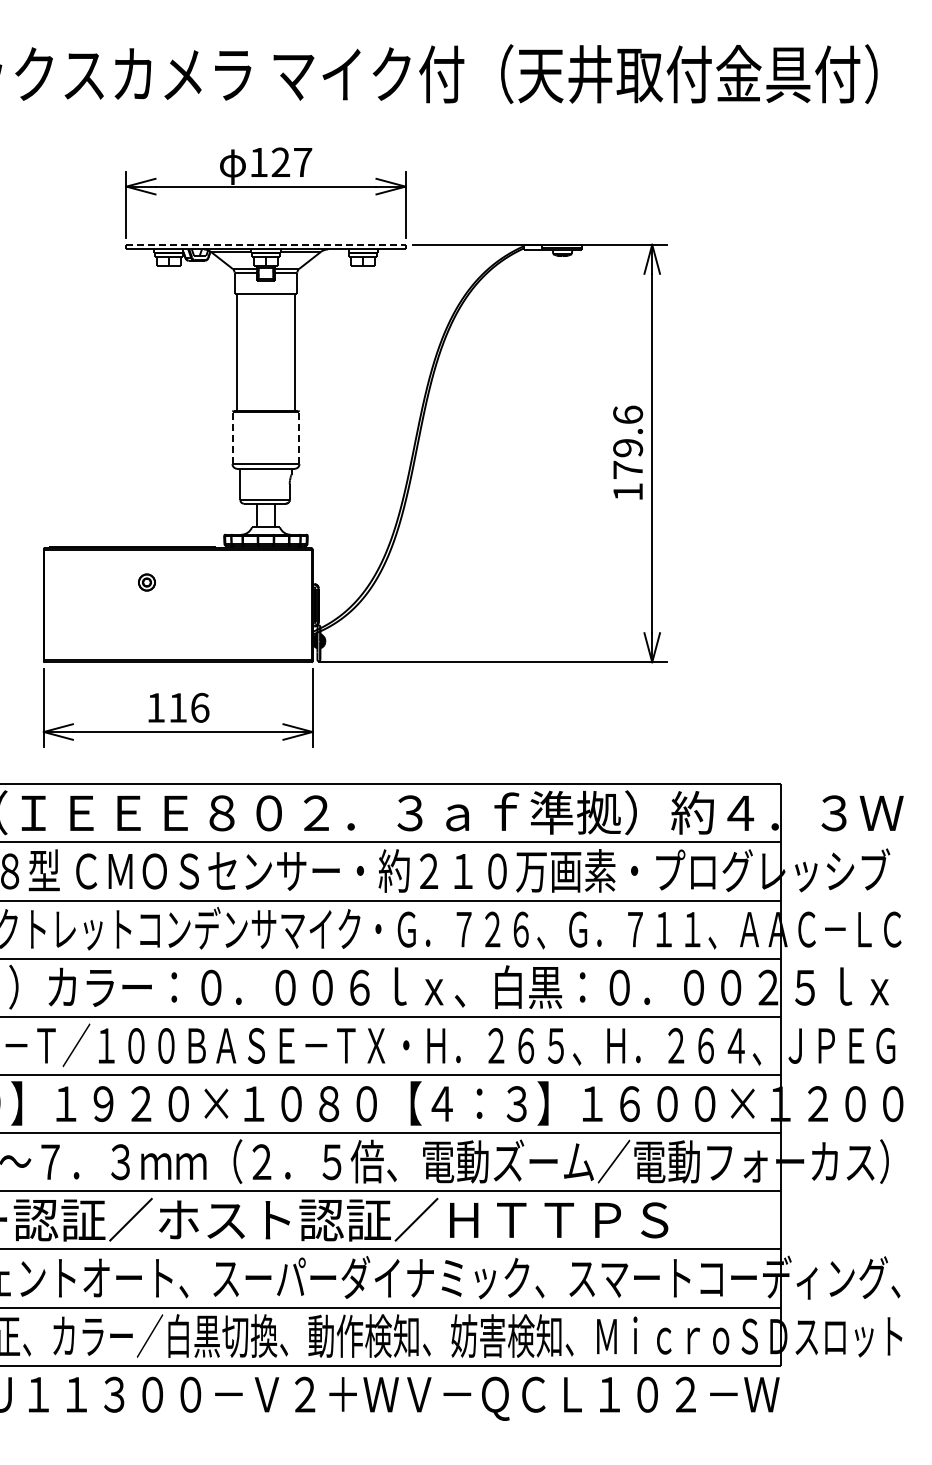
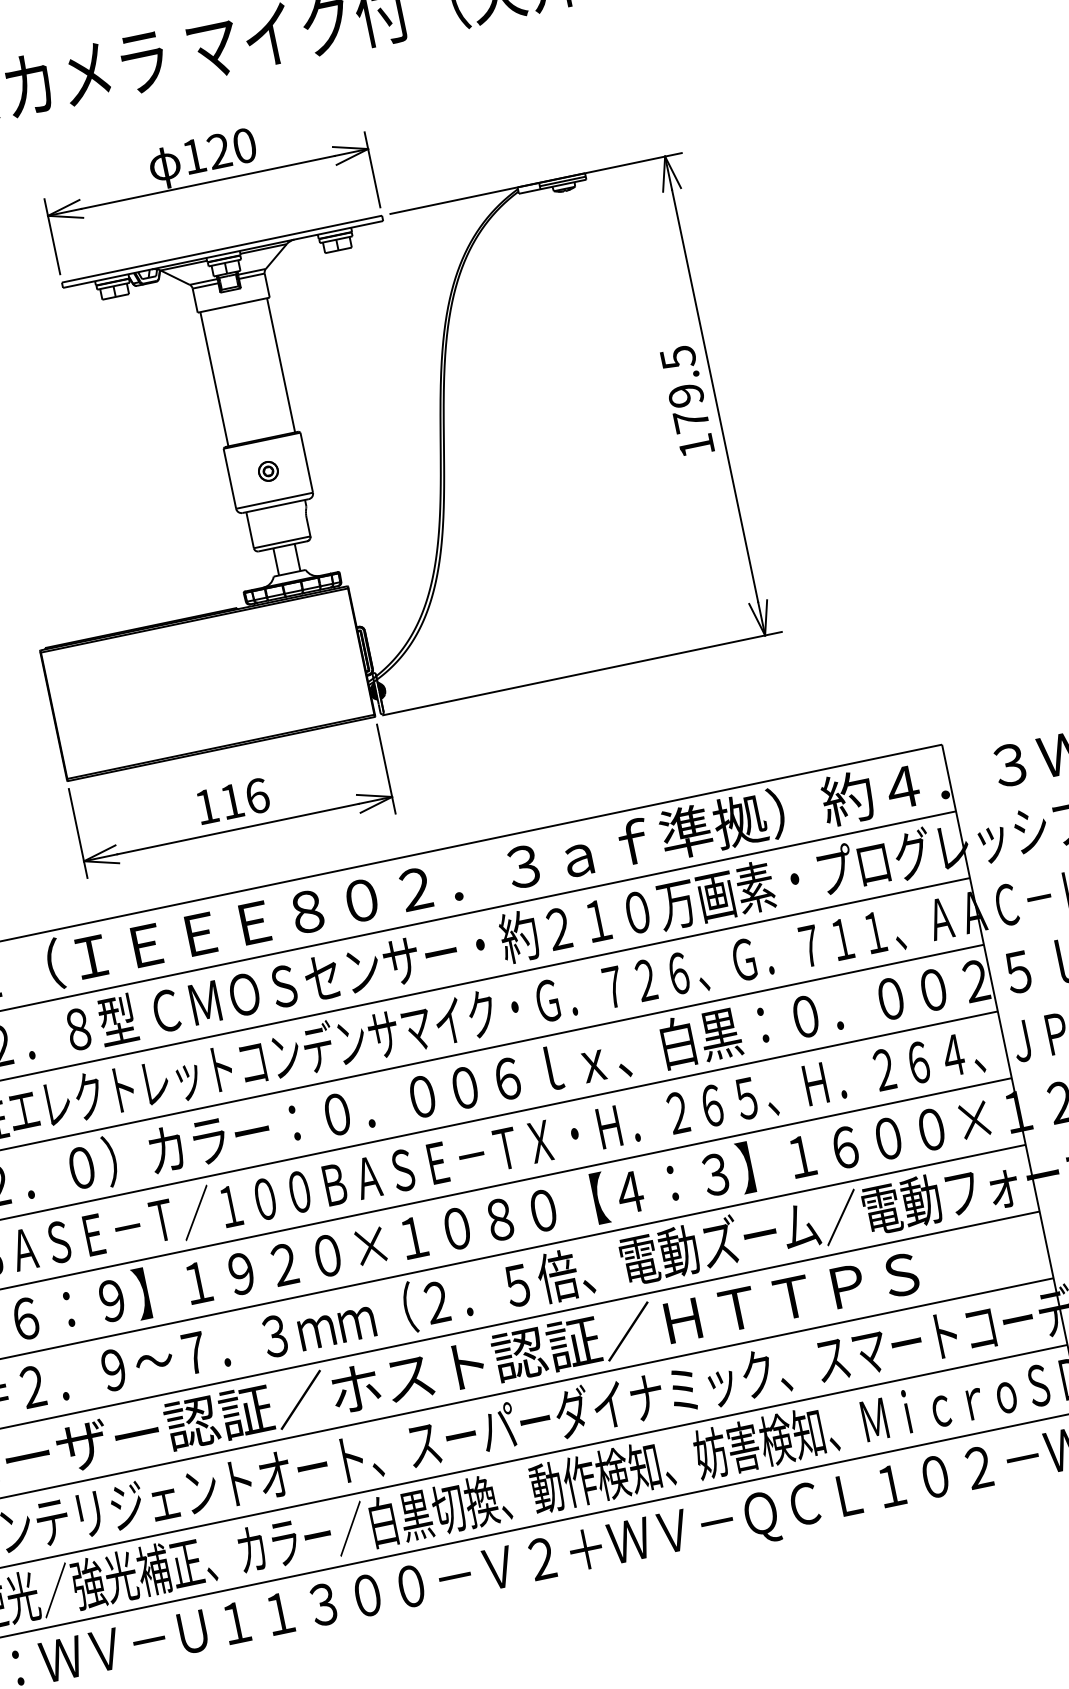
text: (303, 162) -> (245, 145), 127 -> 120
line: (265, 244) -> (221, 248), dashed -> solid
text: (628, 414) -> (678, 356), 179.6 -> 179.5
line: (232, 437) -> (229, 478), dashed -> solid
line: (299, 437) -> (306, 462), dashed -> solid
part: (146, 582) -> (267, 471), moved

